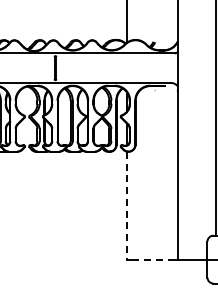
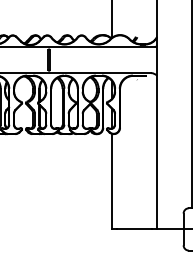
line: (126, 205) -> (111, 181), dashed -> solid
line: (152, 259) -> (134, 229), dashed -> solid

